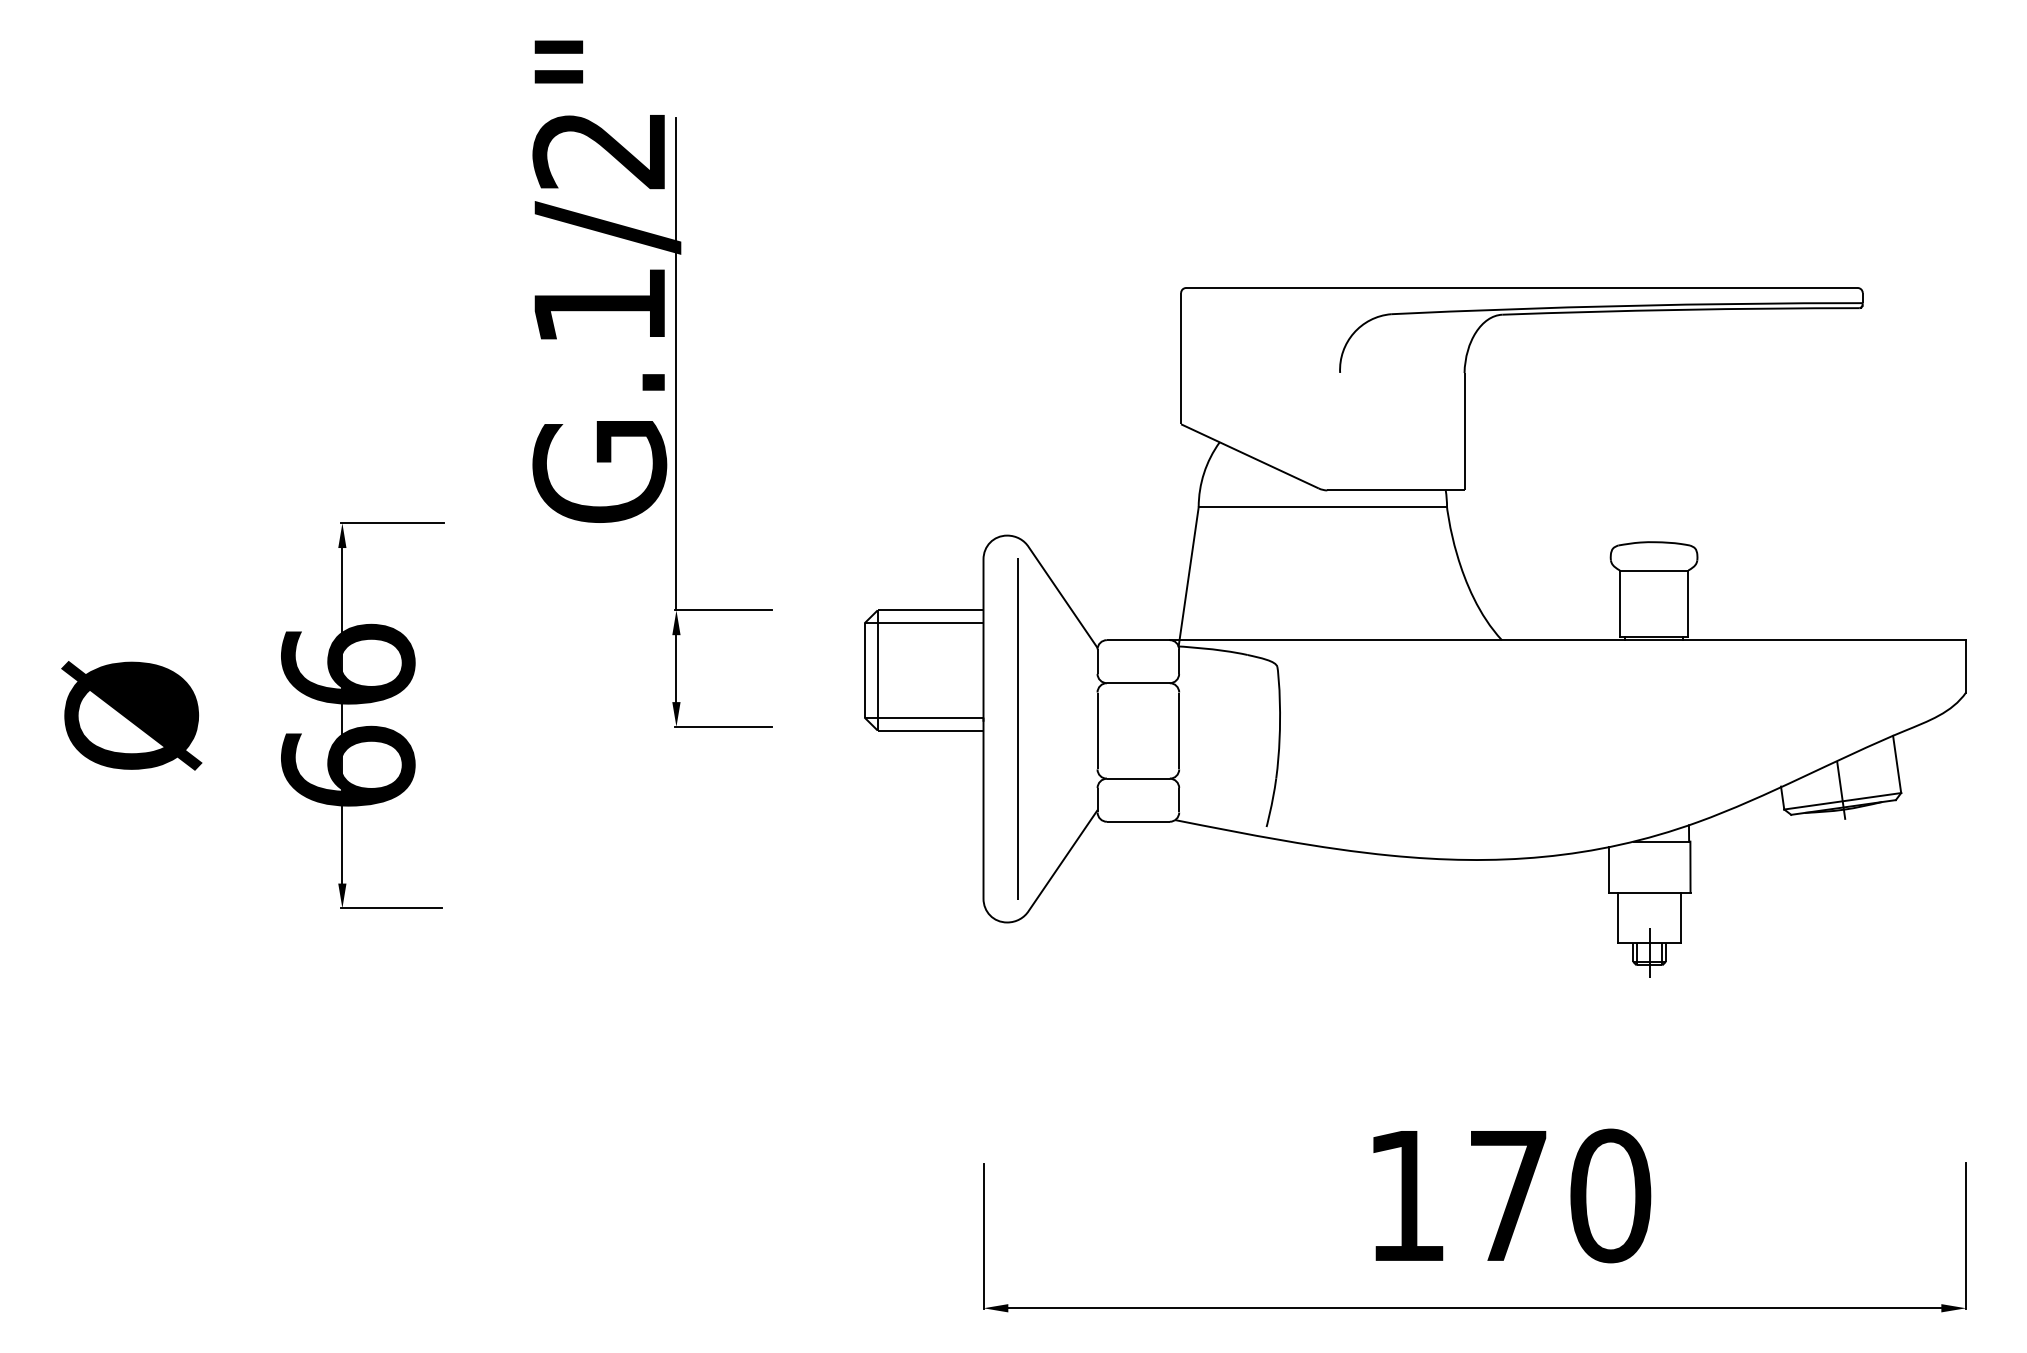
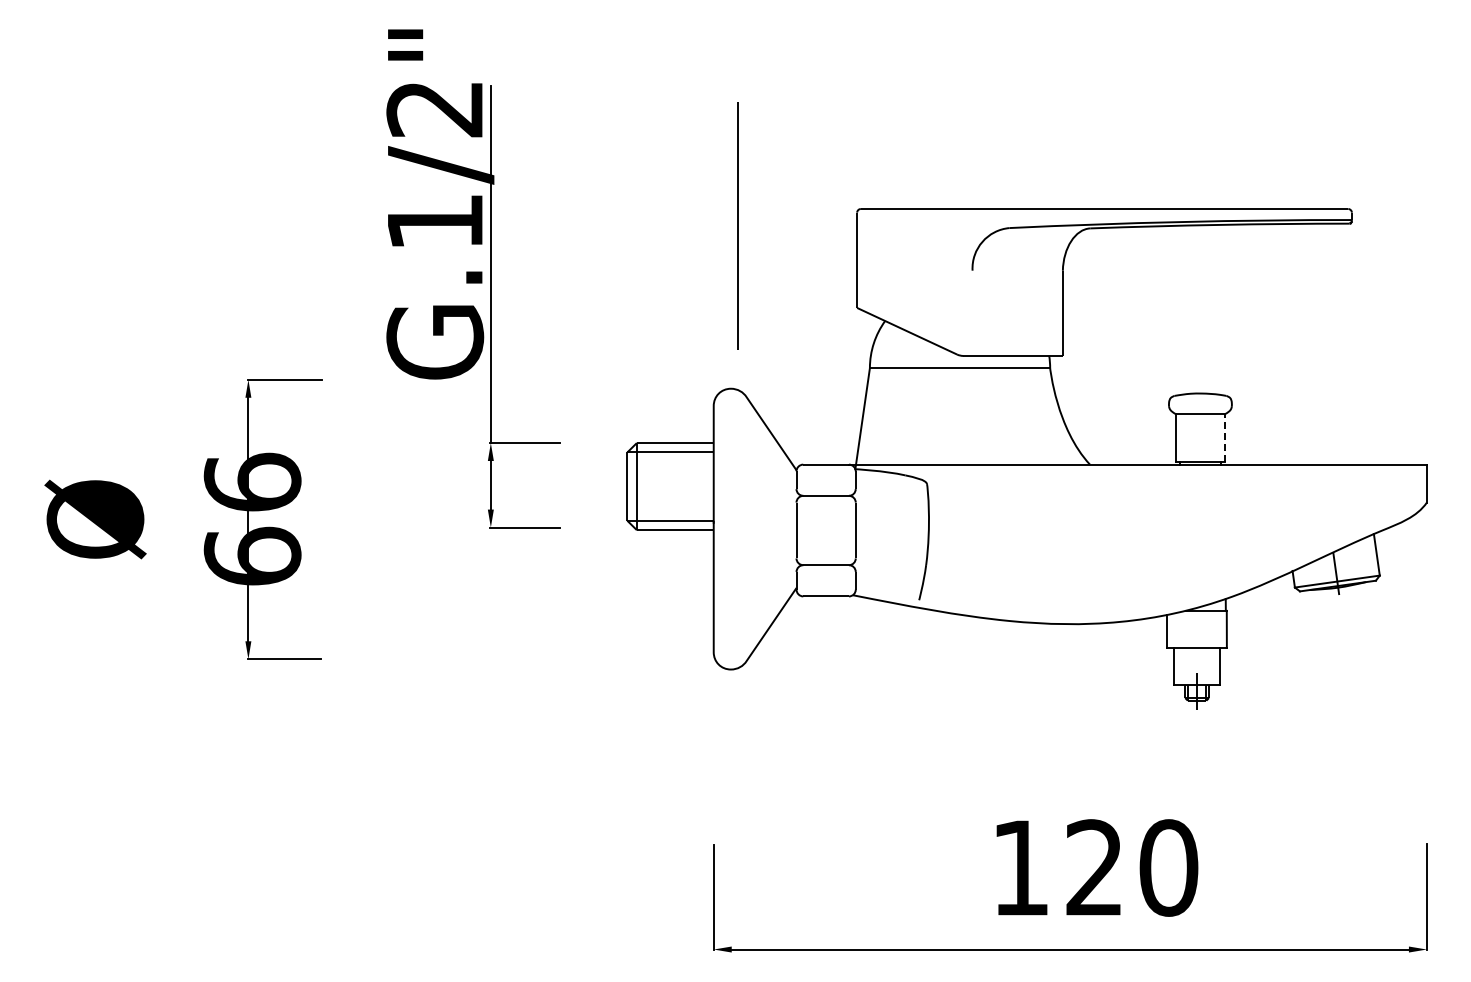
line: (1688, 602) -> (1225, 437), solid -> dashed
line: (1016, 728) -> (737, 225), moved
text: (1508, 1195) -> (1094, 867), 170 -> 120

